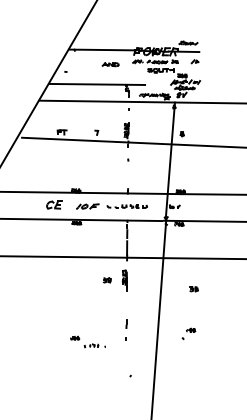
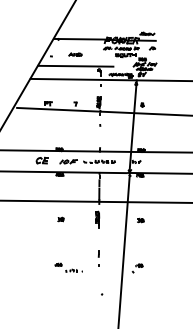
part: (110, 64) -> (75, 54), moved
part: (106, 280) -> (60, 219), moved
part: (193, 289) -> (140, 220), moved
part: (188, 333) -> (137, 268), moved

